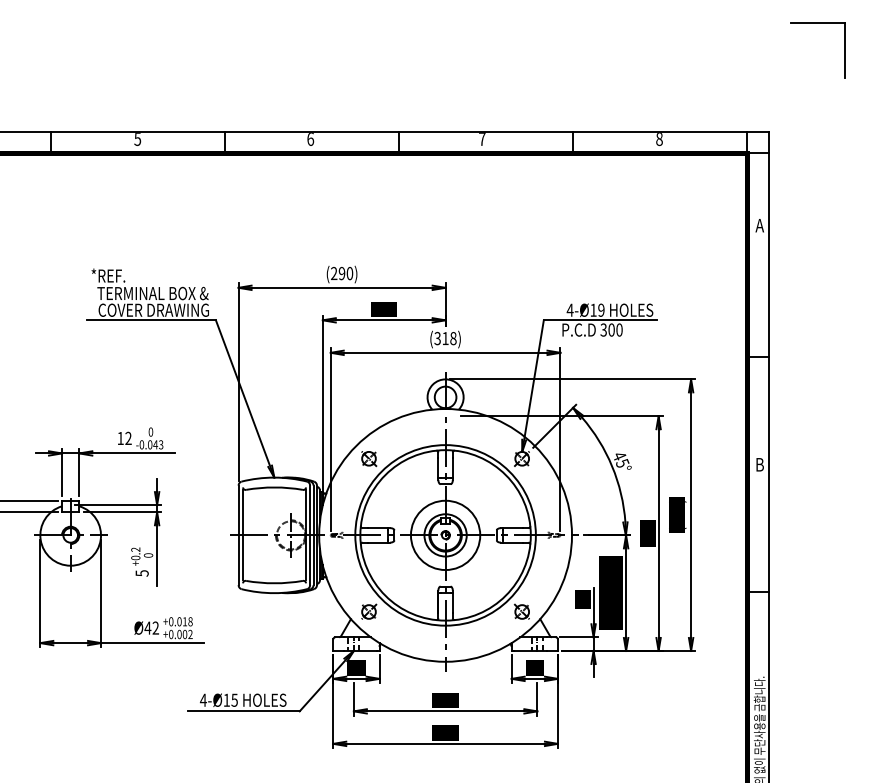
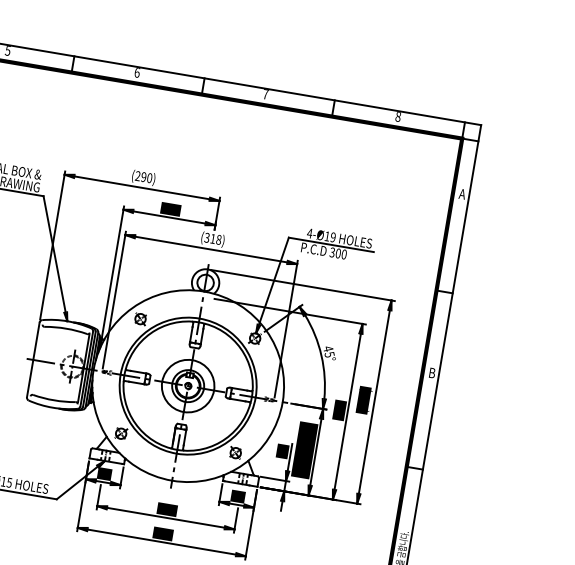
part: (817, 23) -> (531, 50), removed
line: (243, 535) -> (36, 360), removed

